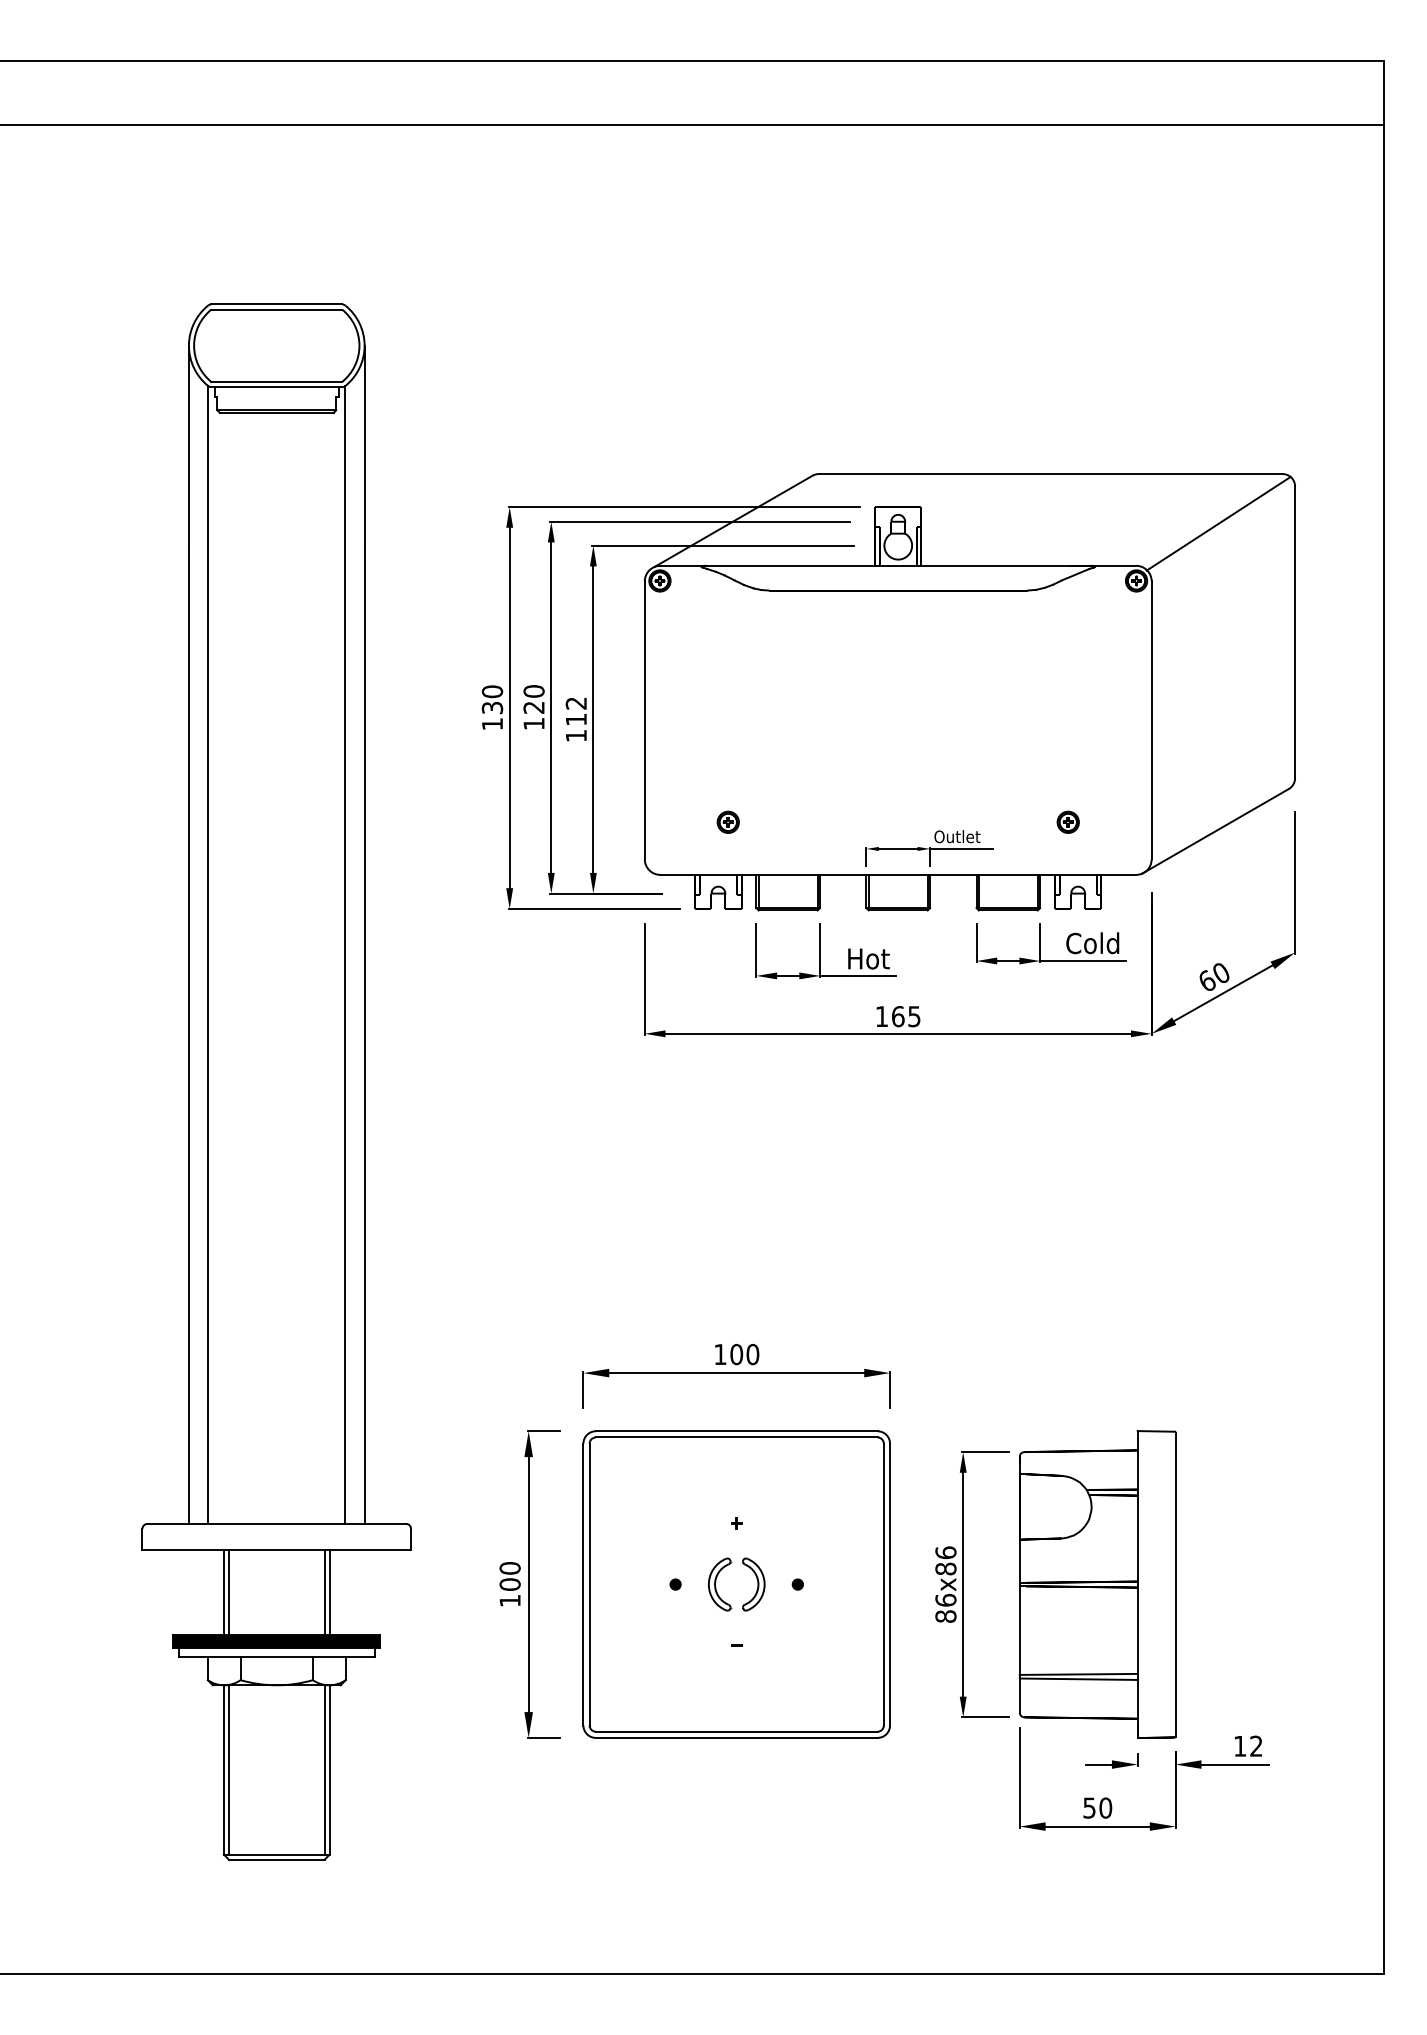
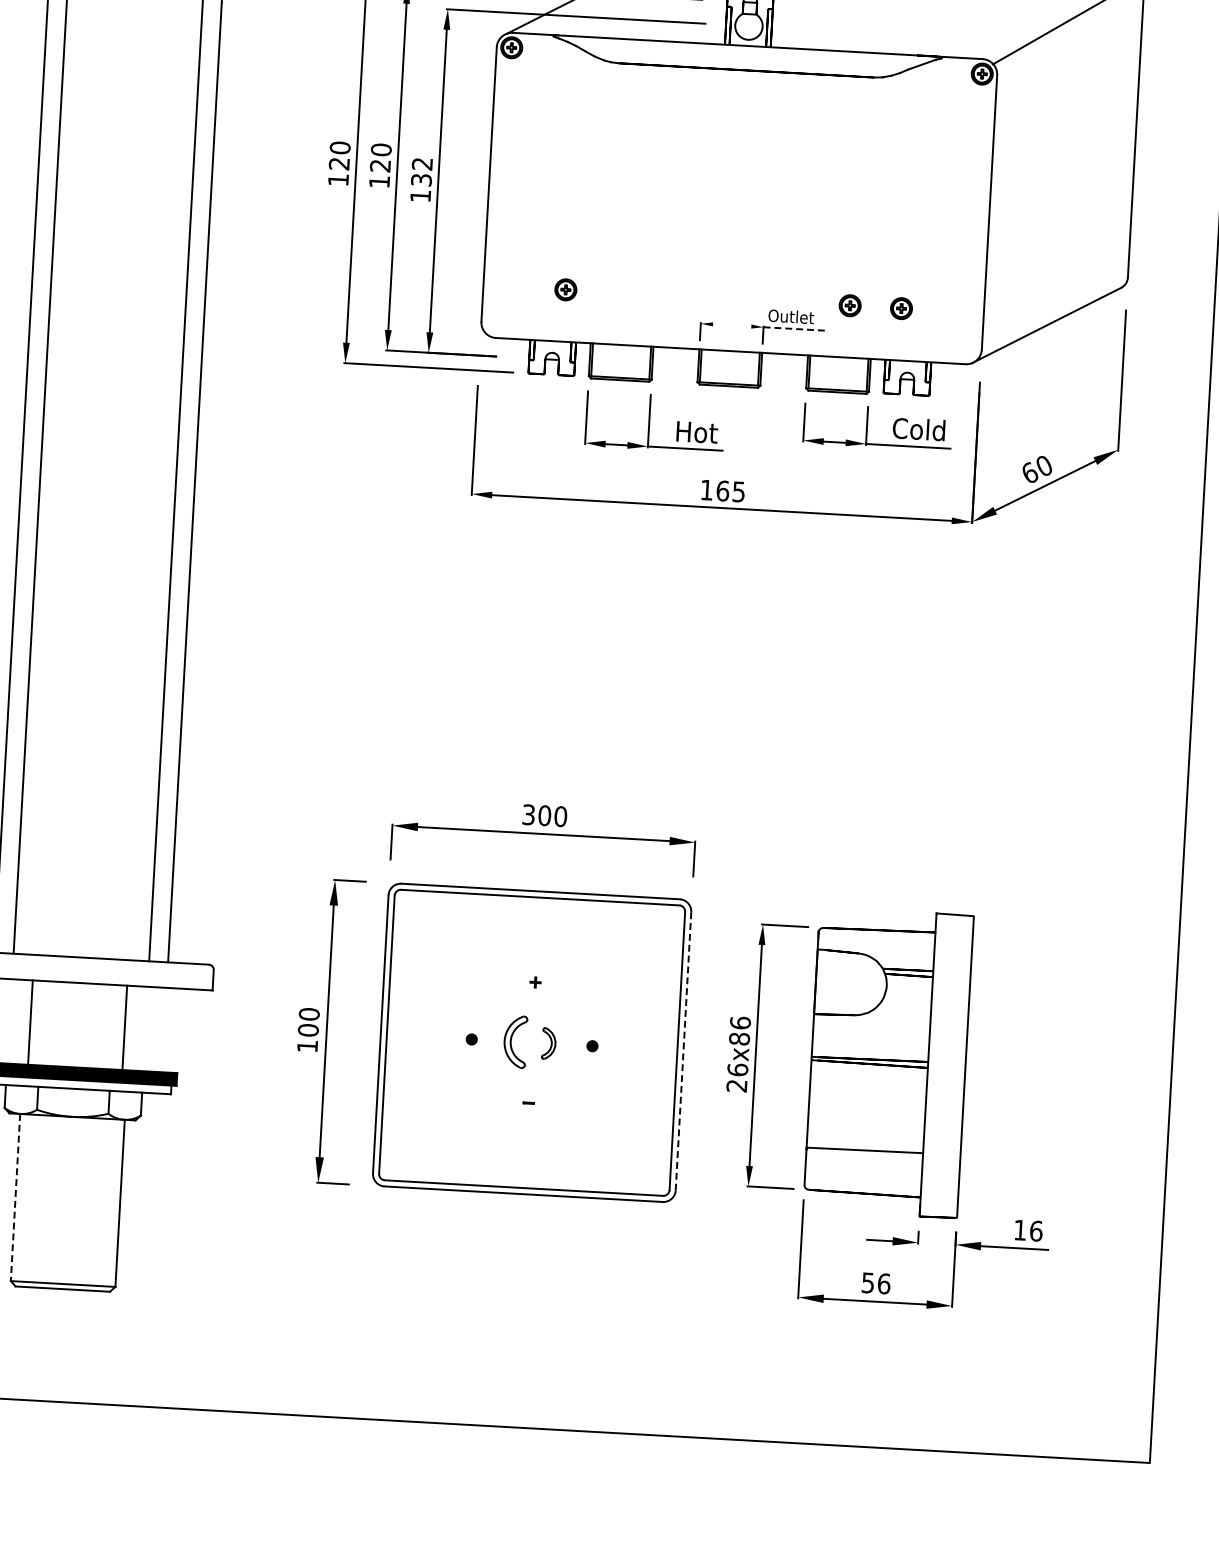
text: (492, 708) -> (339, 164), 130 -> 120
text: (575, 719) -> (420, 179), 112 -> 132
part: (1015, 821) -> (849, 304), added
line: (897, 848) -> (731, 325), removed
line: (961, 848) -> (794, 328), solid -> dashed
text: (720, 1354) -> (528, 814), 100 -> 300
part: (753, 1584) -> (548, 1043), size x0.6
line: (890, 1584) -> (683, 1051), solid -> dashed
line: (223, 1592) -> (25, 1022), removed
line: (329, 1592) -> (129, 1028), removed
text: (945, 1616) -> (736, 1085), 86x86 -> 26x86
line: (1078, 1678) -> (864, 1154), removed
text: (1256, 1745) -> (1036, 1230), 12 -> 16
line: (223, 1769) -> (15, 1197), solid -> dashed
line: (228, 1769) -> (20, 1197), removed
line: (324, 1769) -> (114, 1202), removed
text: (1105, 1807) -> (883, 1283), 50 -> 56

